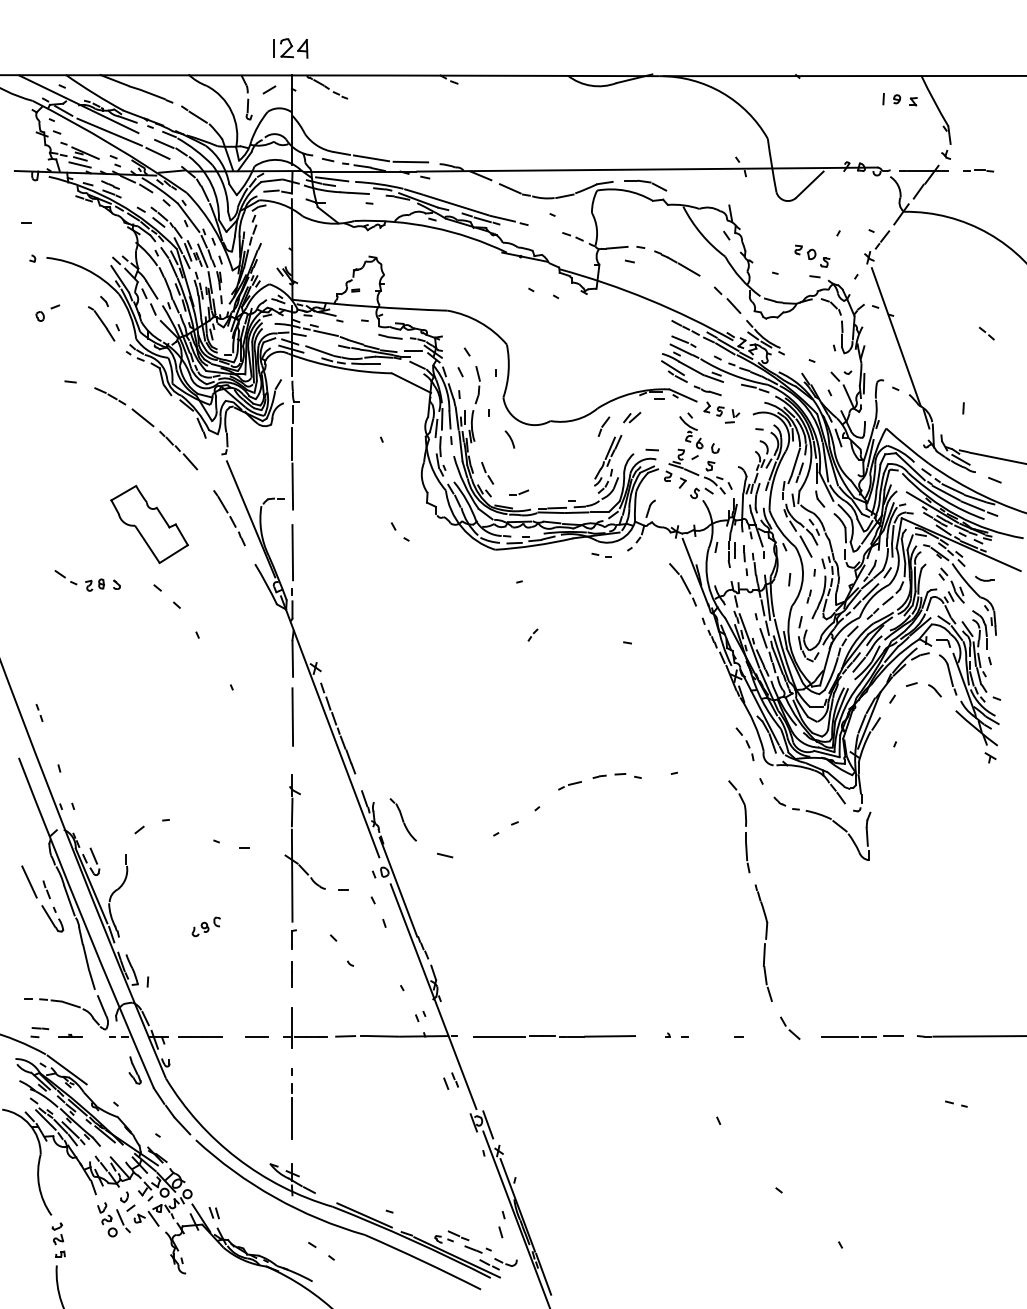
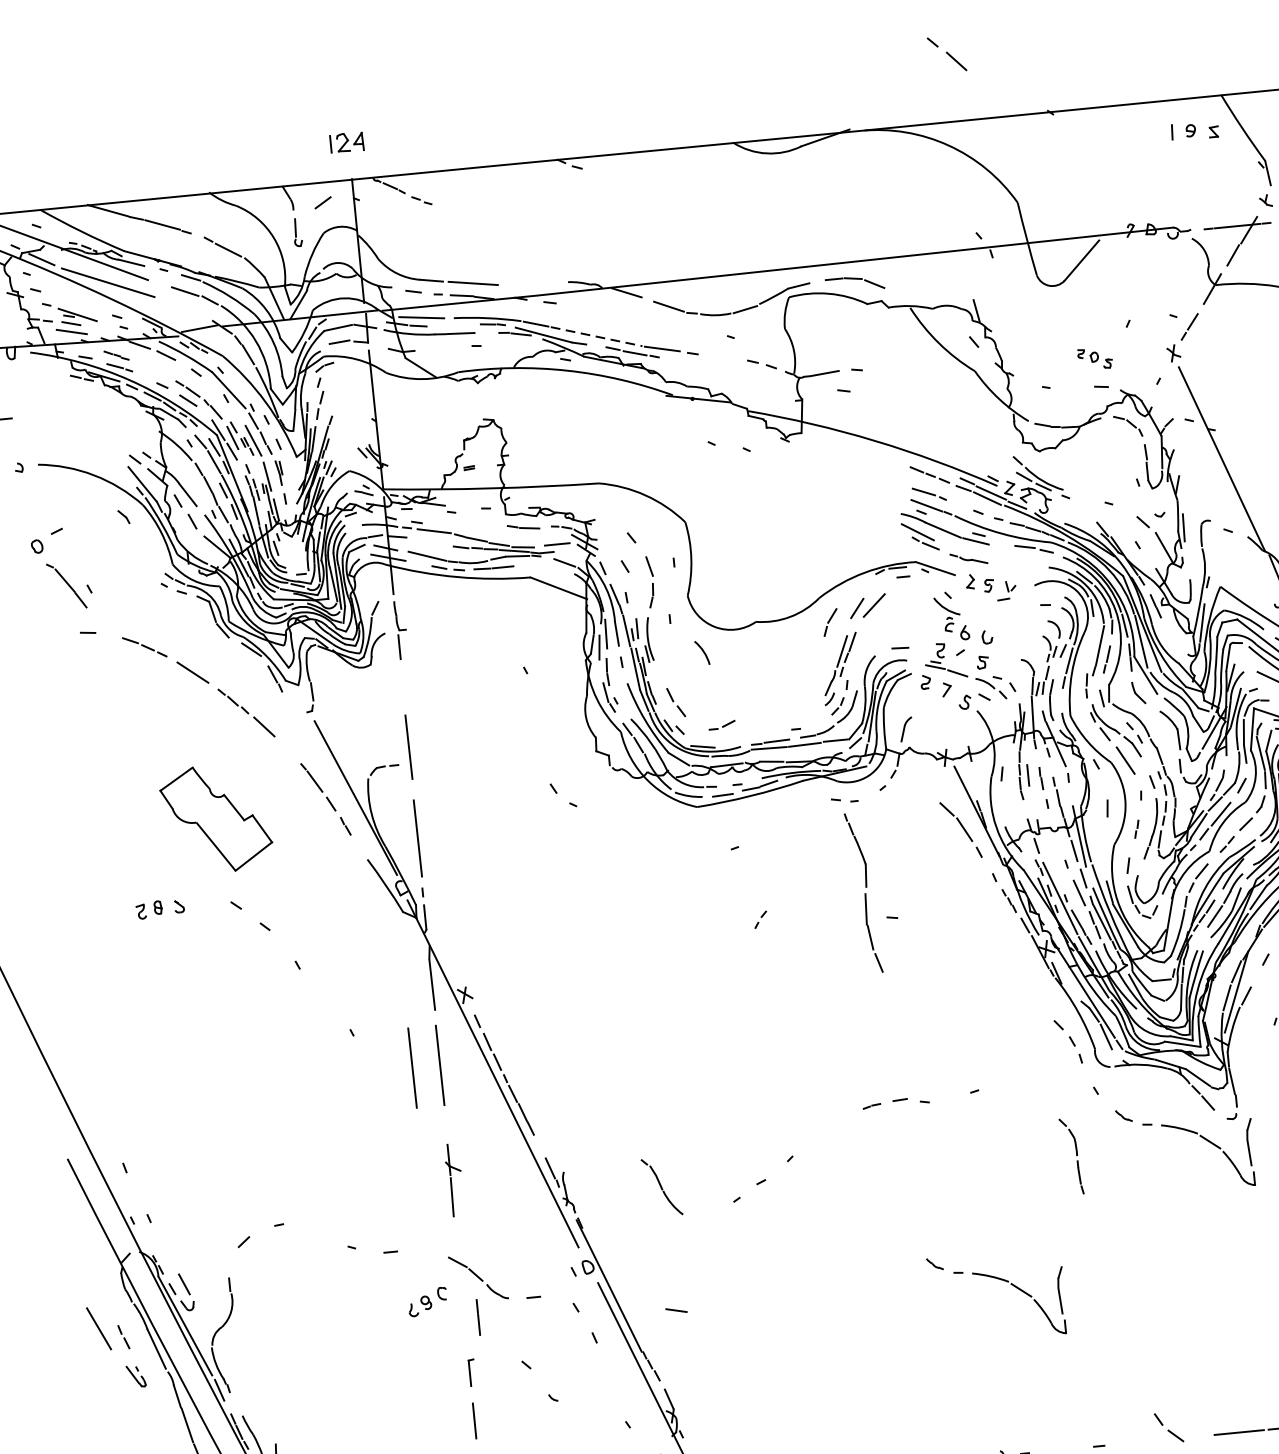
part: (290, 48) -> (346, 142), size x0.7
line: (157, 153) -> (177, 305), removed
line: (410, 161) -> (527, 282), removed
line: (456, 205) -> (596, 337), solid -> dashed
part: (812, 255) -> (1095, 357), size x0.7
part: (677, 263) -> (909, 387), removed
part: (727, 299) -> (946, 53), moved
part: (103, 323) -> (69, 585), moved
part: (632, 417) -> (868, 605), size x1.6
line: (292, 443) -> (402, 687), removed
part: (65, 577) -> (107, 903), removed
part: (39, 712) -> (89, 1093), removed
line: (272, 716) -> (412, 1067), added
part: (569, 785) -> (831, 1122), removed
part: (402, 819) -> (660, 1186), moved
part: (739, 826) -> (1071, 1156), size x0.6
line: (445, 855) -> (677, 1310), moved
line: (291, 875) -> (459, 1284), removed
line: (301, 900) -> (477, 1317), added
part: (678, 910) -> (998, 1280), added
part: (52, 918) -> (135, 1376), size x0.6
part: (205, 926) -> (426, 1301), moved
part: (763, 942) -> (863, 892), moved

